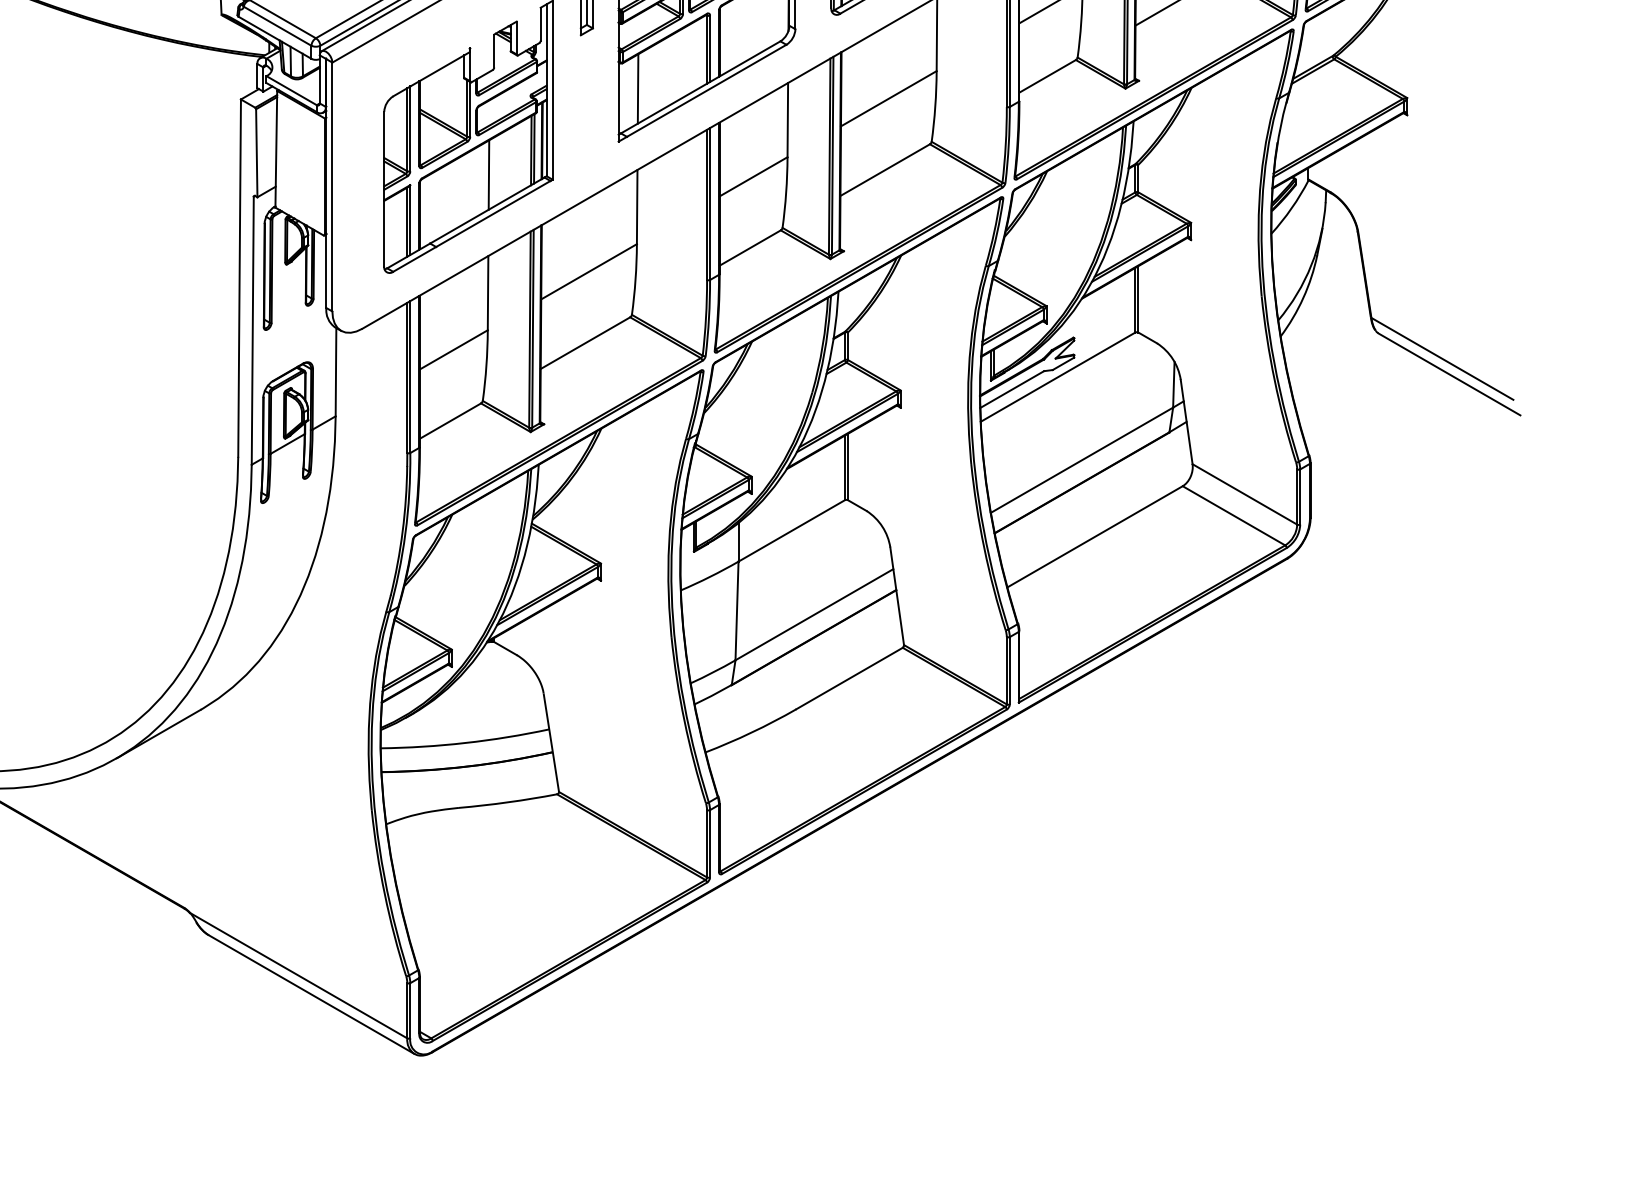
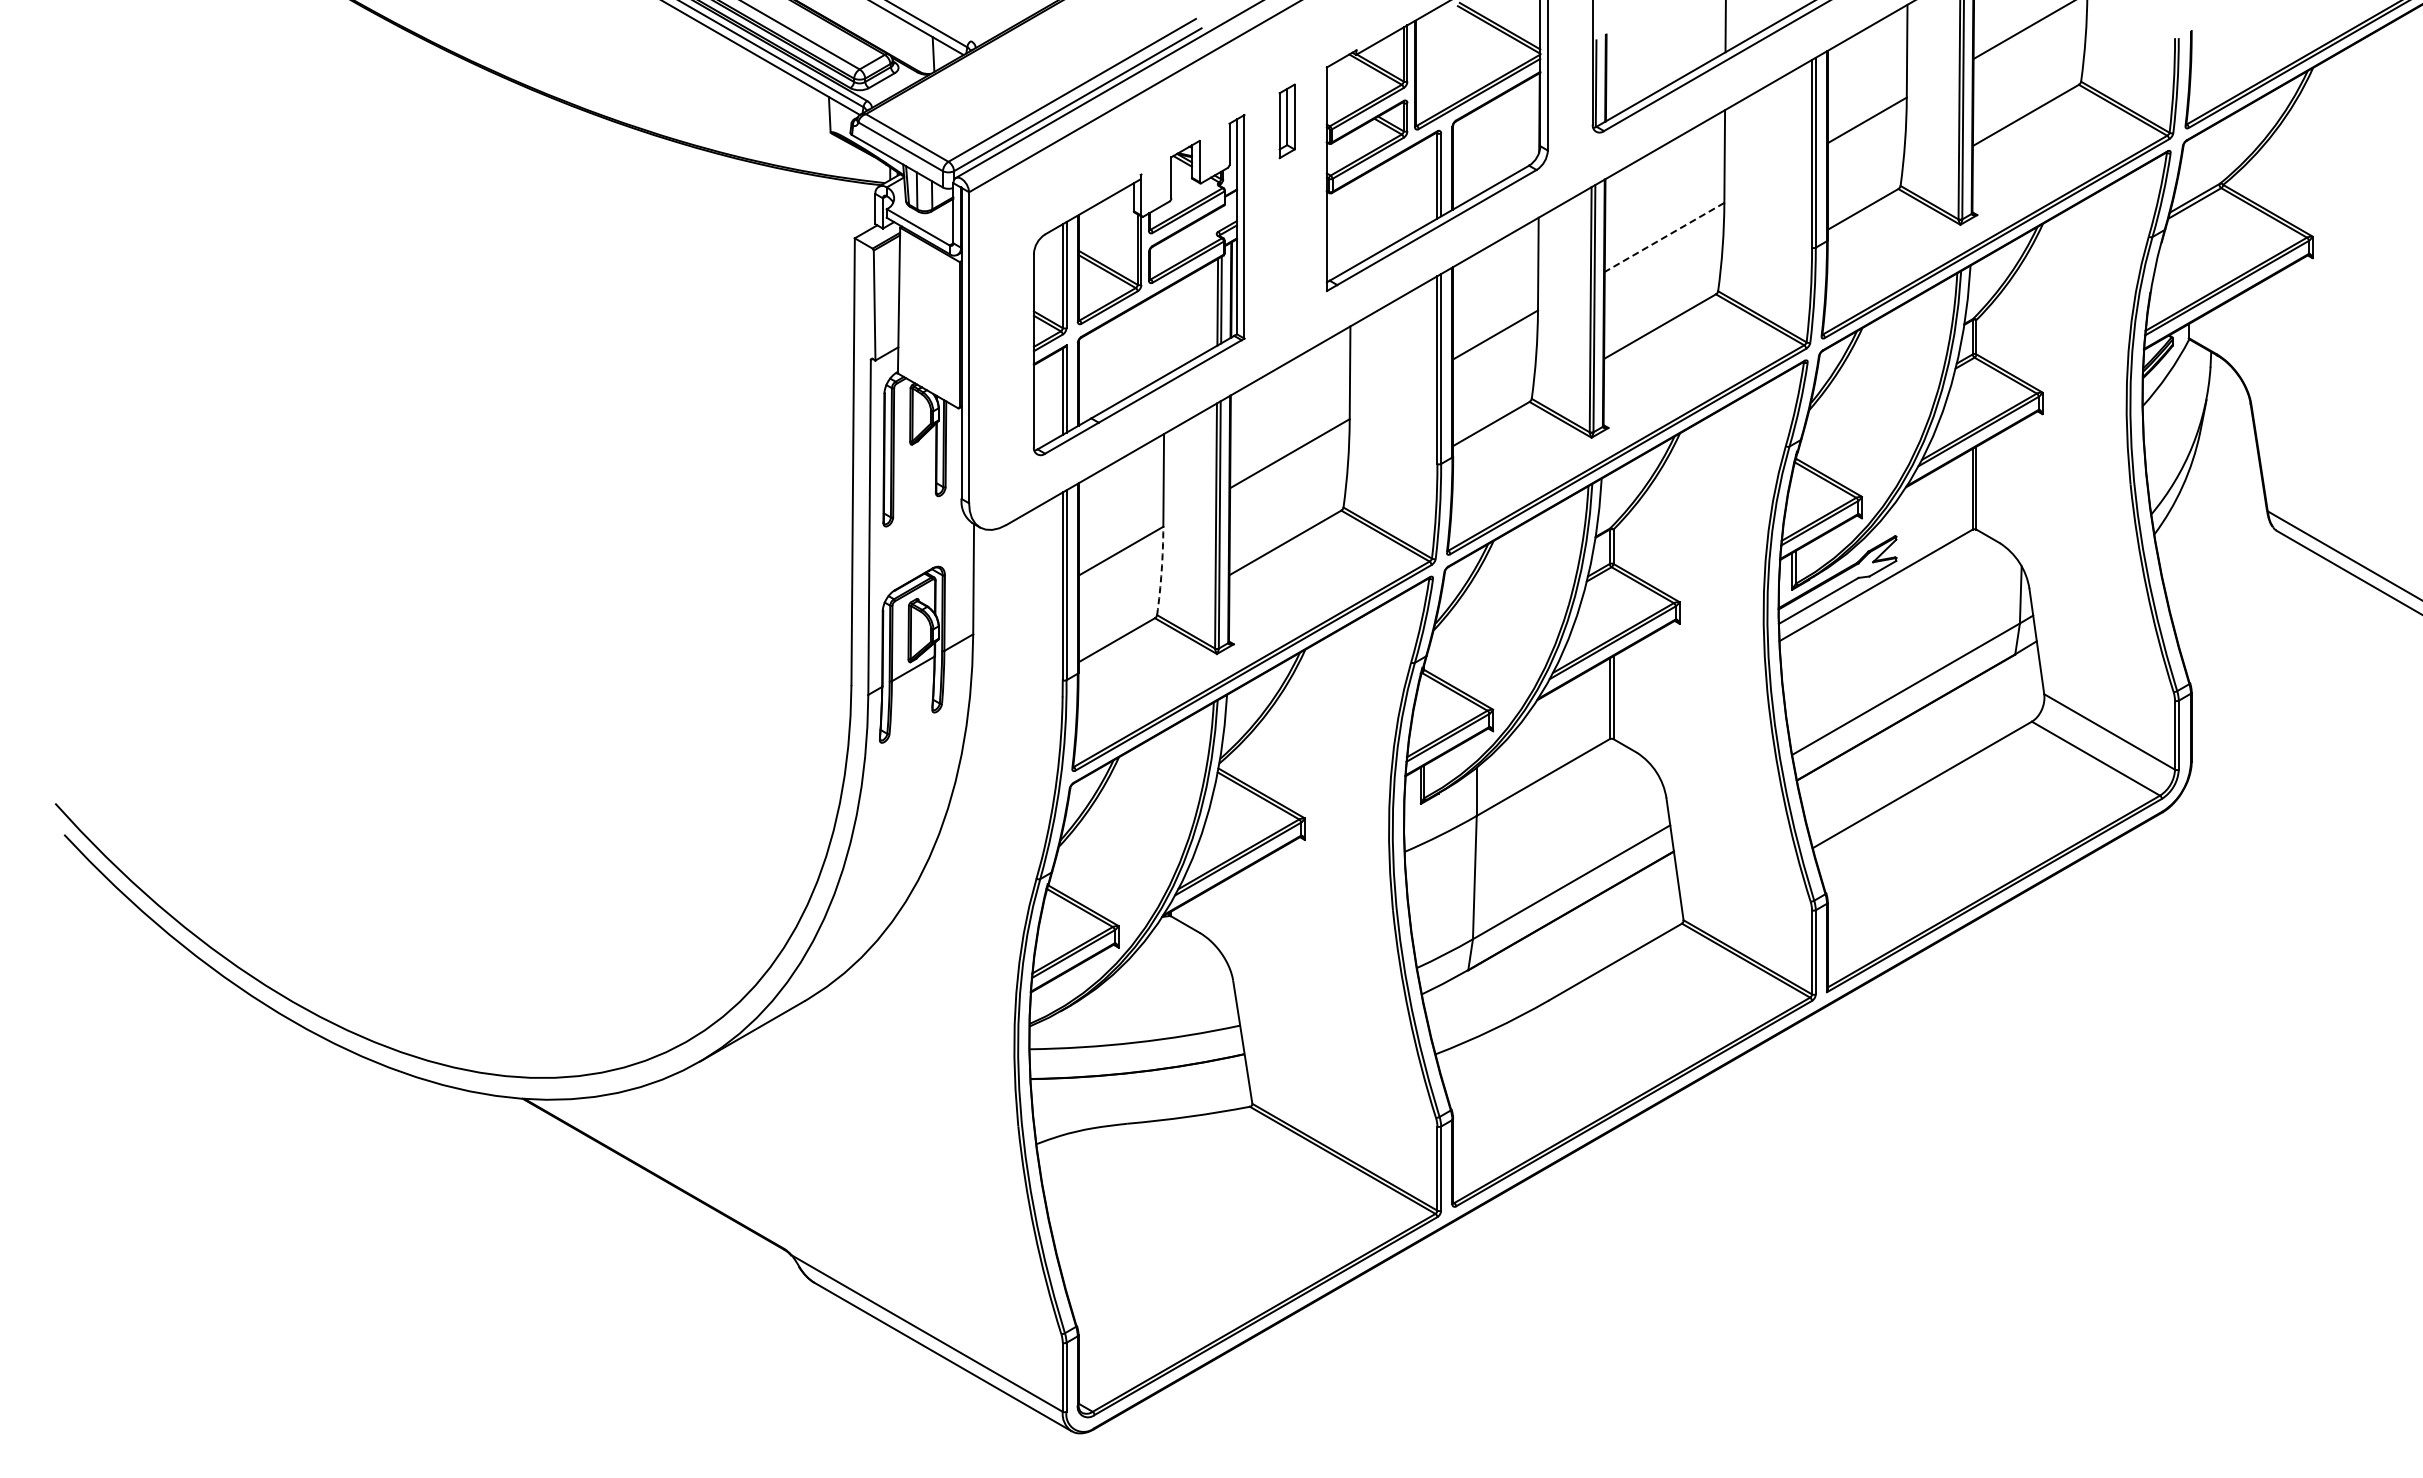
line: (637, 88) -> (1350, 224), removed
line: (888, 98) -> (1664, 237), solid -> dashed
line: (488, 174) -> (1164, 332), removed
arc: (486, 366) -> (1161, 571), solid -> dashed

